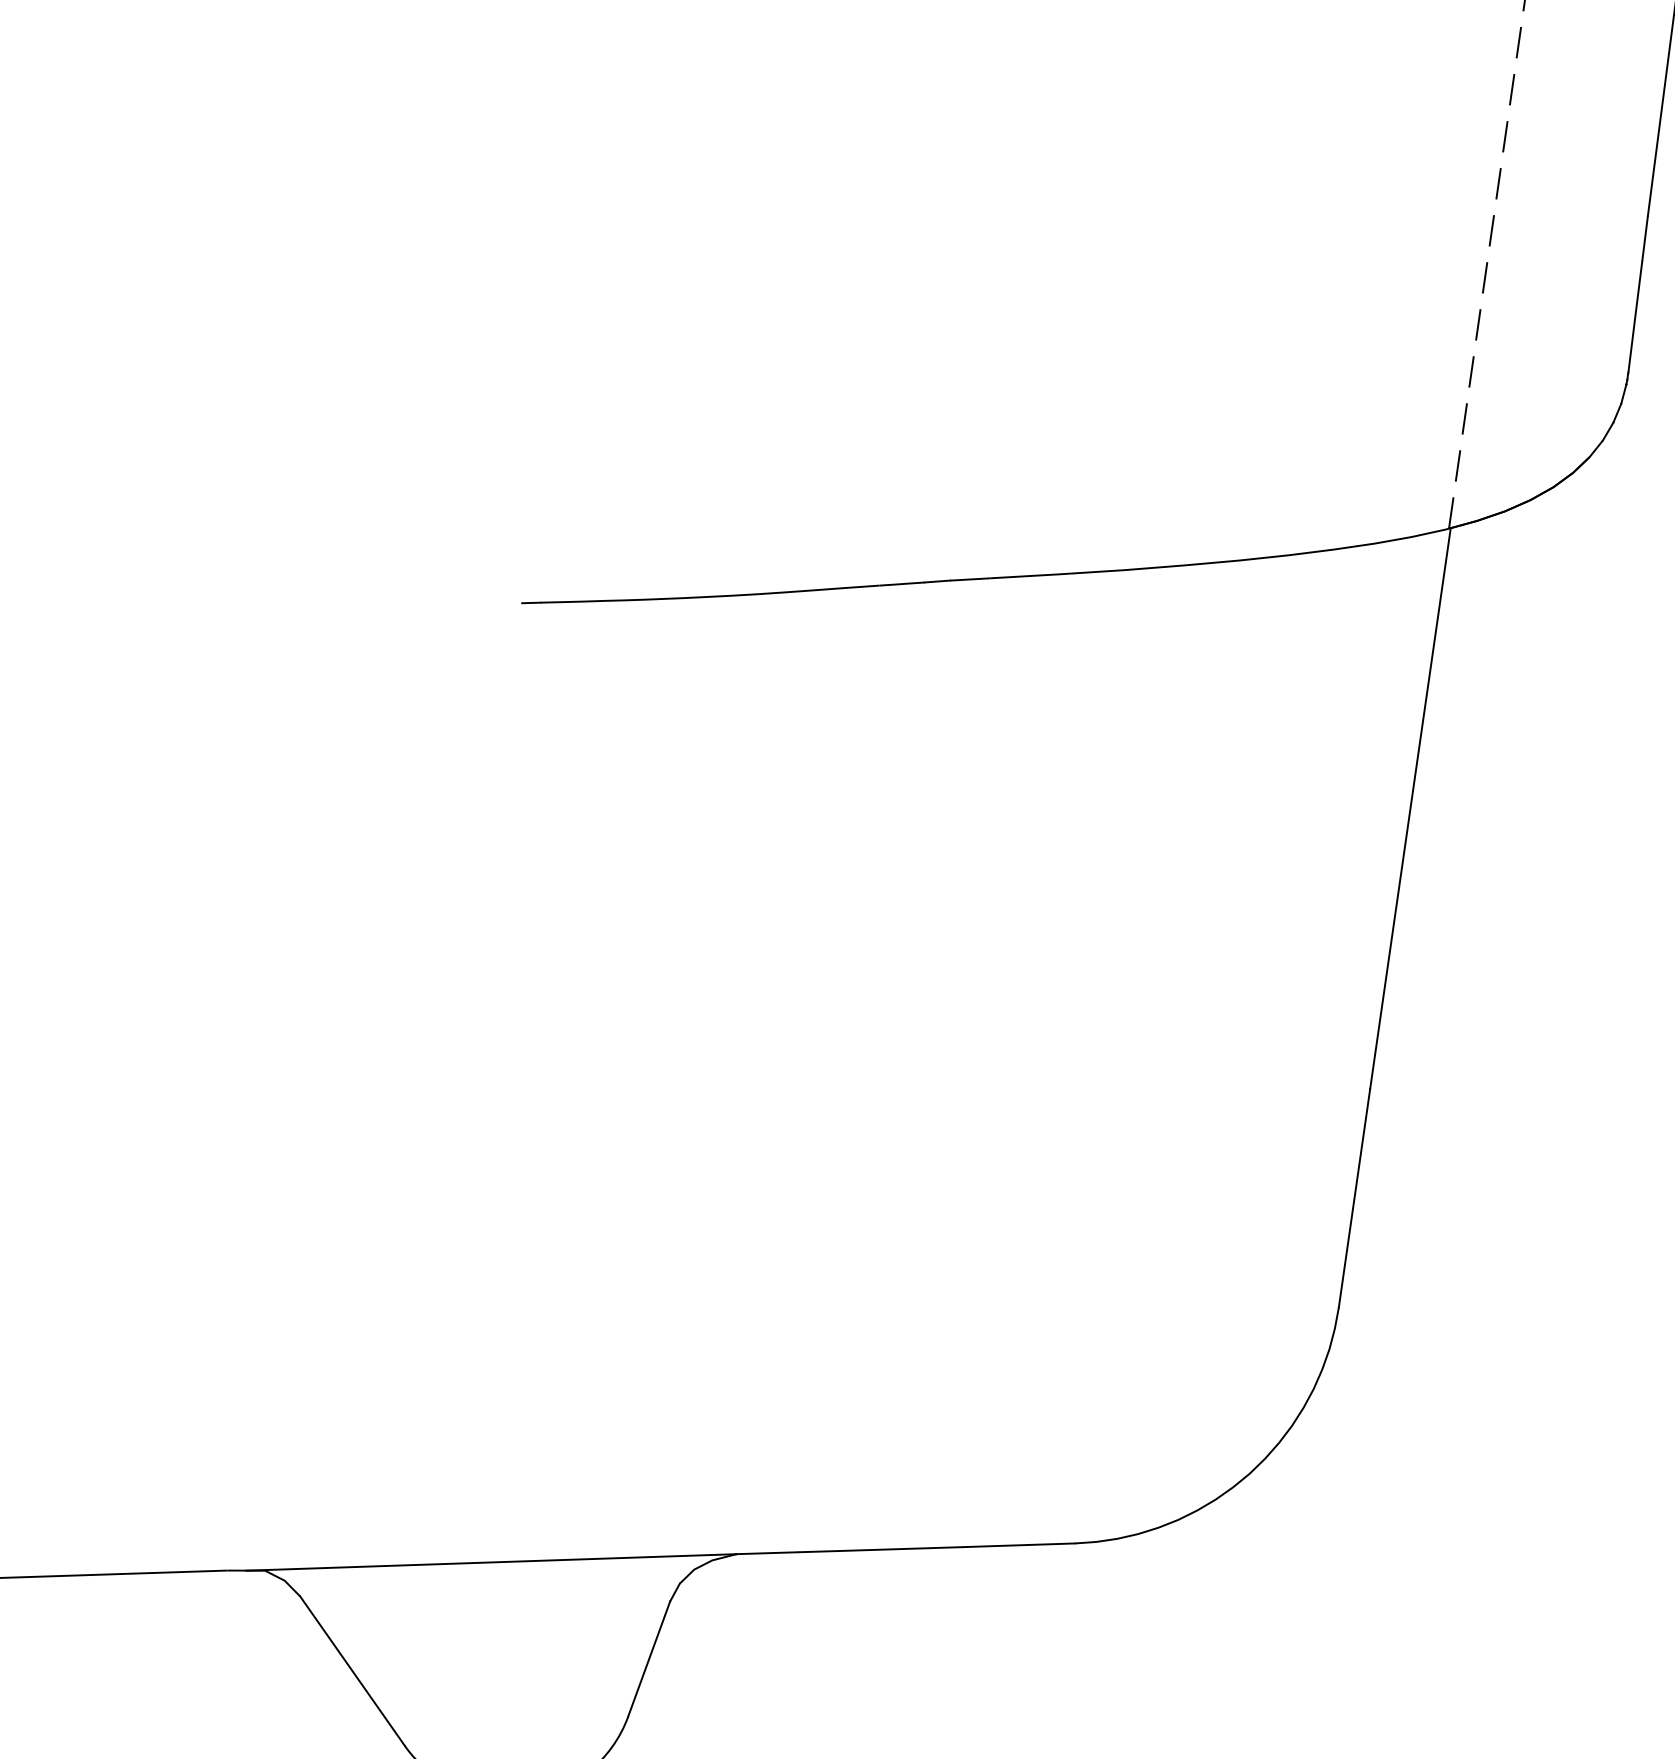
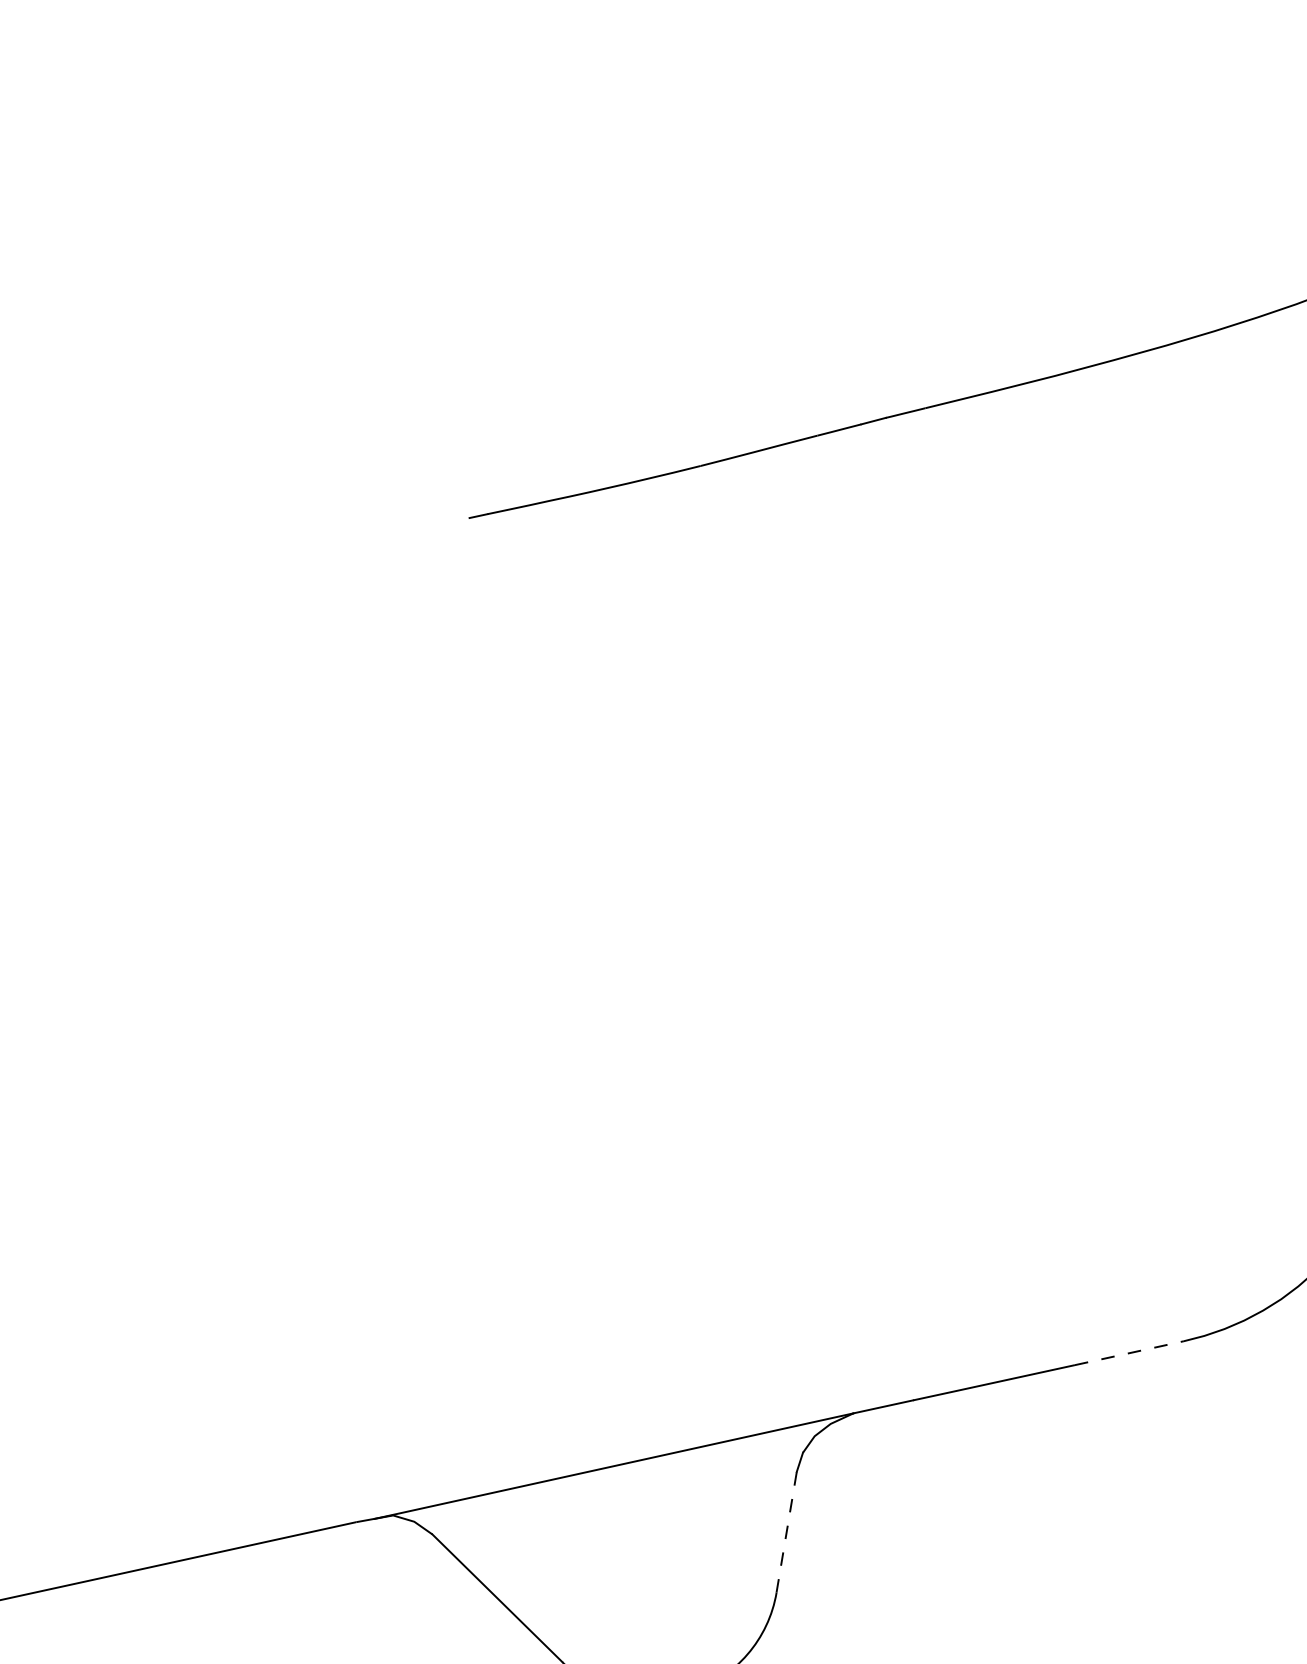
line: (1019, 1545) -> (1129, 1353), solid -> dashed
line: (649, 1658) -> (786, 1531), solid -> dashed

